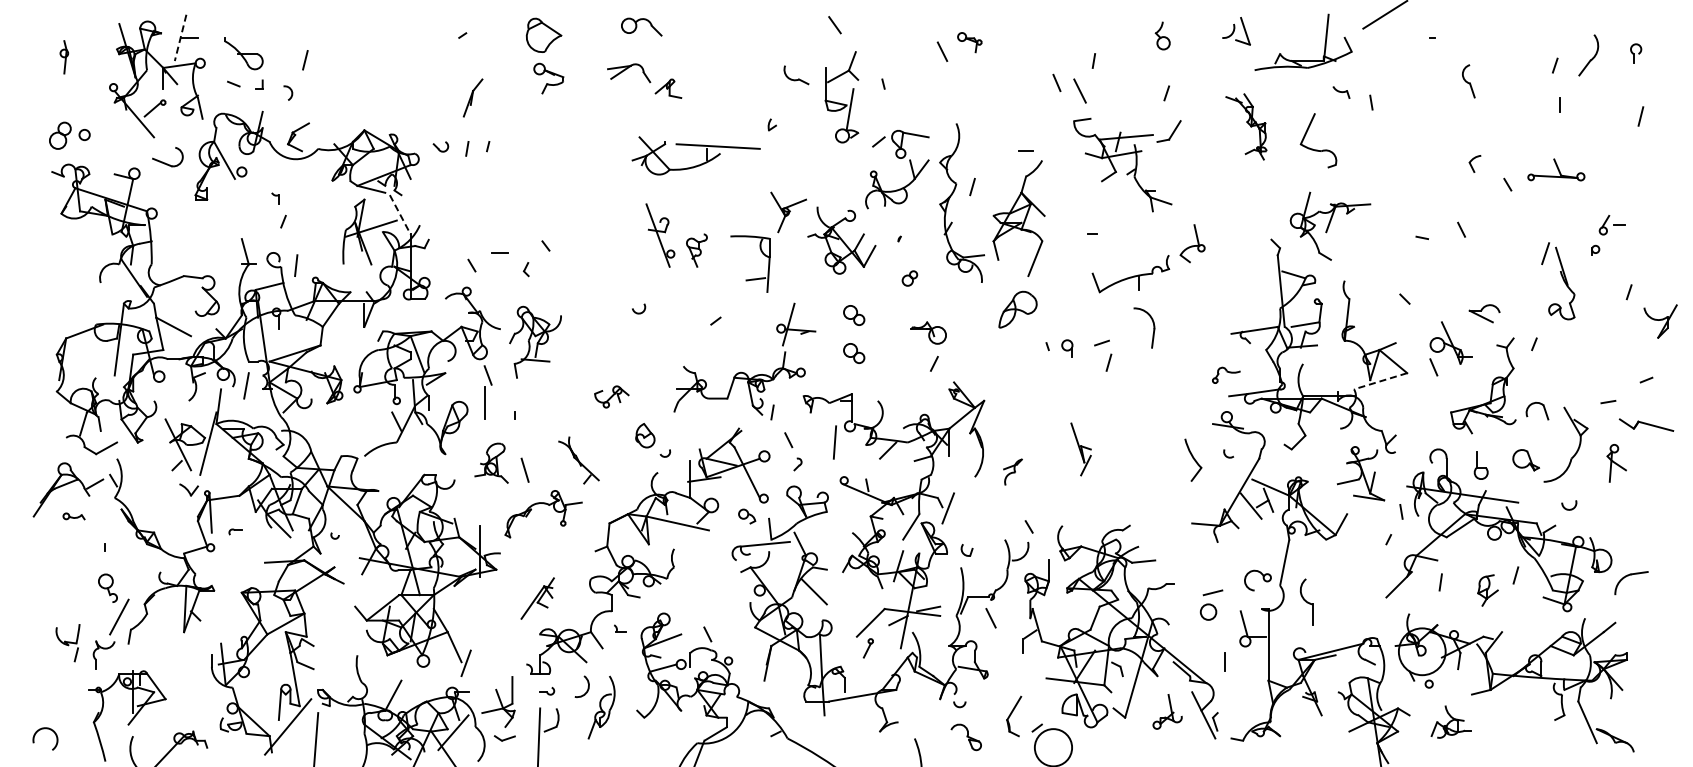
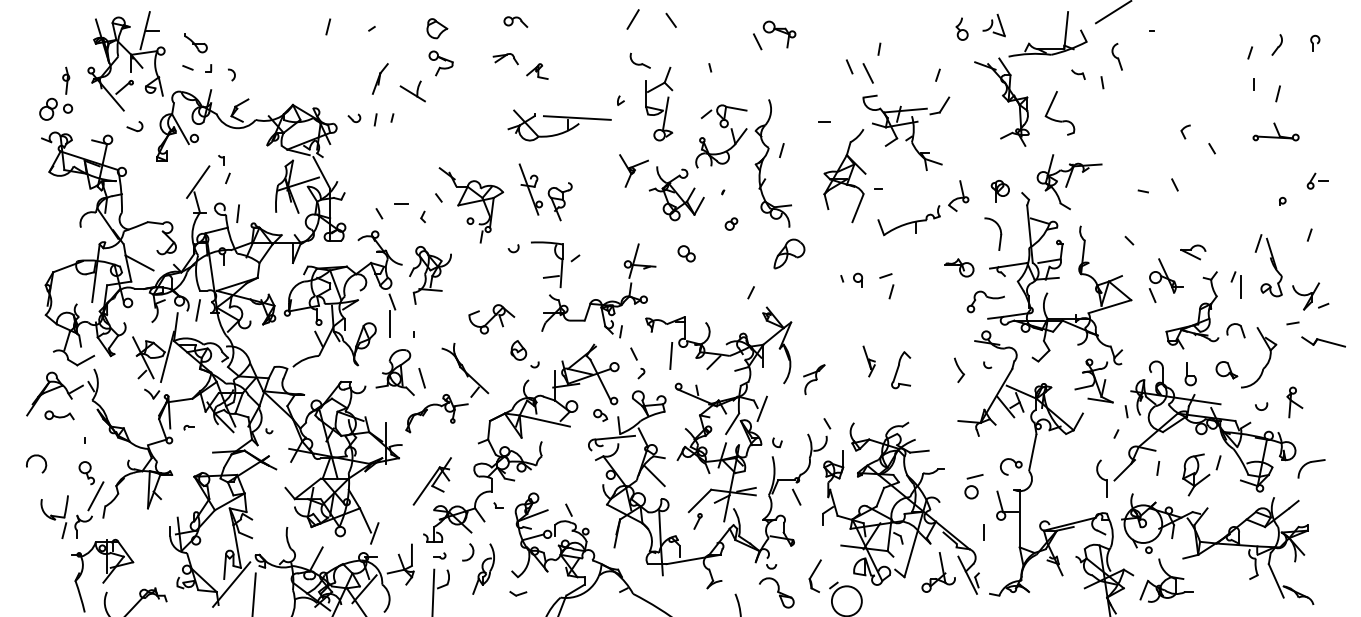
line: (787, 23) -> (633, 19), added
part: (641, 27) -> (515, 22), size x0.71
part: (543, 35) -> (436, 28), size x0.71
part: (1162, 35) -> (961, 28), moved
line: (180, 37) -> (145, 30), dashed -> solid
part: (969, 42) -> (779, 34), size x1.67
part: (243, 53) -> (195, 43), size x0.71
part: (1588, 55) -> (1276, 44), size x0.62
part: (64, 57) -> (66, 80), moved
line: (305, 60) -> (328, 27), moved
part: (629, 72) -> (506, 58), size x0.71
part: (1468, 81) -> (1117, 56), moved
part: (841, 97) -> (658, 104), moved
part: (513, 113) -> (412, 91), added
line: (1640, 116) -> (1277, 93), moved
part: (1246, 126) -> (1002, 101), size x1.67
part: (167, 156) -> (134, 126), size x0.62
part: (1556, 169) -> (1276, 131), moved
line: (400, 215) -> (321, 173), dashed -> solid
part: (1018, 218) -> (844, 175), moved
part: (1611, 225) -> (1317, 181), moved
line: (246, 226) -> (198, 182), added
part: (1244, 237) -> (1000, 191), added
part: (696, 250) -> (559, 201), size x1.43
part: (762, 254) -> (556, 257), moved
part: (586, 255) -> (471, 205), added
part: (1558, 281) -> (1268, 265), moved
part: (1017, 309) -> (789, 253), moved
part: (1660, 321) -> (1305, 296), moved
part: (1153, 327) -> (1000, 233), moved
part: (928, 332) -> (959, 267), moved
part: (854, 353) -> (686, 284), removed
line: (1543, 356) -> (1240, 286), added
part: (1226, 375) -> (985, 302), size x1.67
line: (1380, 381) -> (1109, 306), dashed -> solid
part: (611, 396) -> (491, 318), size x1.67
part: (1081, 449) -> (869, 361), size x0.71
part: (1120, 459) -> (900, 369), added
part: (1193, 459) -> (959, 369), size x0.71
part: (578, 460) -> (465, 370), size x1.43
part: (491, 463) -> (395, 372), size x1.43
part: (1616, 463) -> (1294, 402), moved
part: (1012, 472) -> (813, 380), size x1.43
part: (73, 516) -> (59, 415), size x1.67
part: (1487, 590) -> (1195, 474), size x1.67
part: (537, 598) -> (432, 481), size x1.43
part: (1306, 601) -> (1101, 478), moved
part: (67, 642) -> (54, 516), size x1.43
part: (1167, 711) -> (938, 572), size x1.43
part: (1450, 721) -> (1166, 580), size x1.67
arc: (45, 729) -> (36, 456), moved
part: (966, 737) -> (776, 593), size x1.43
part: (504, 738) -> (518, 593), moved

